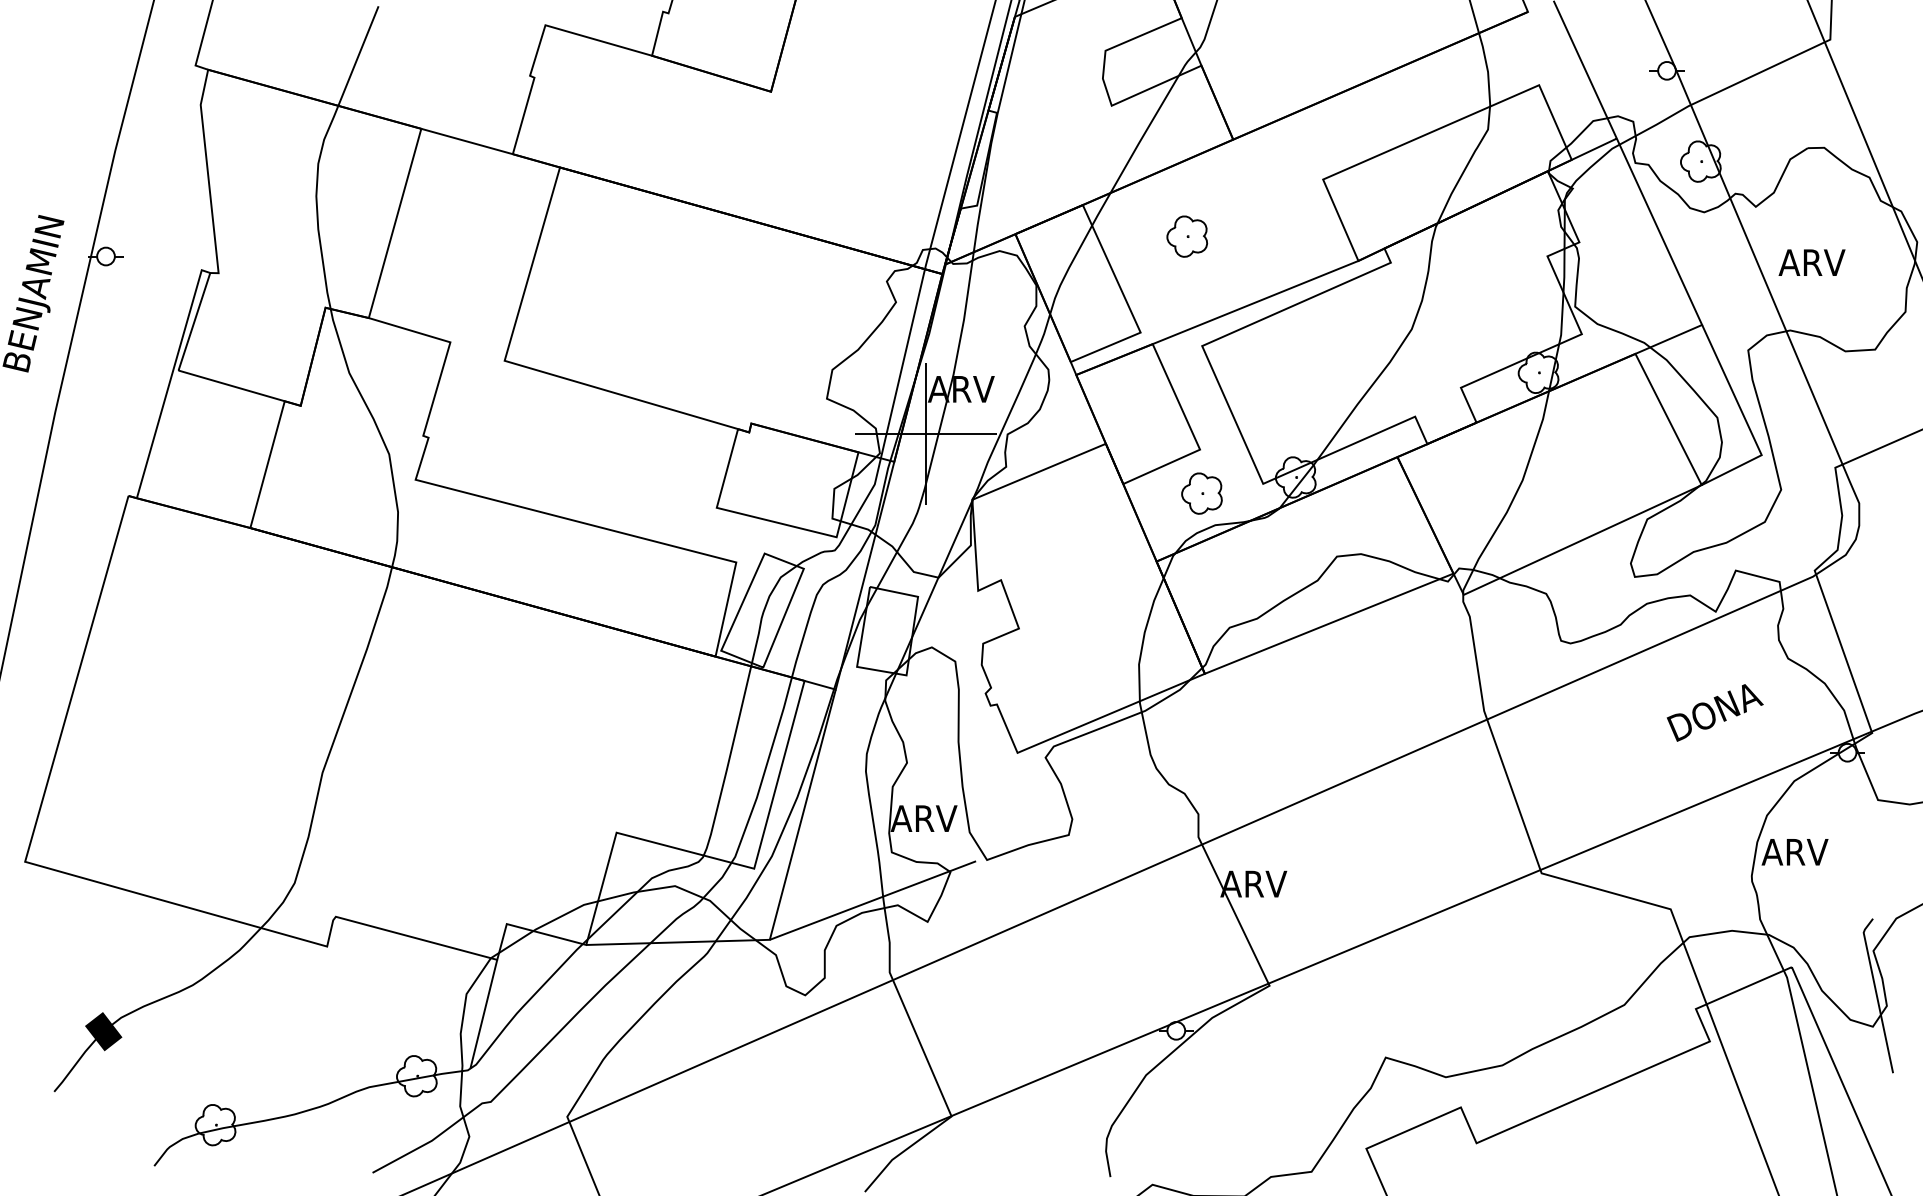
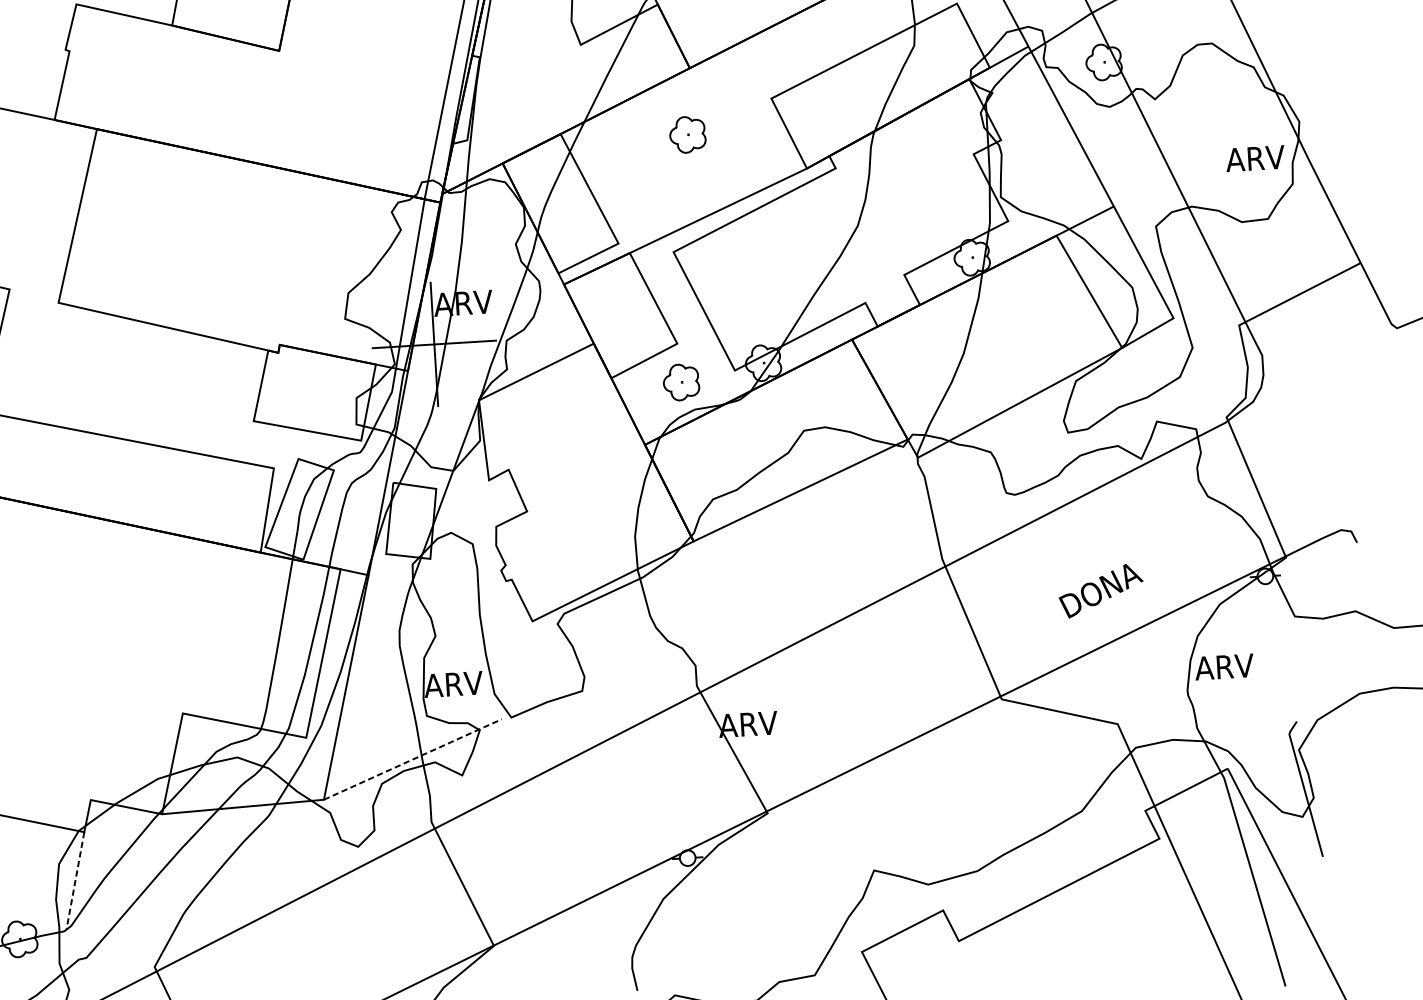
part: (1187, 236) -> (687, 134), moved
text: (1811, 262) -> (1254, 158), moved
text: (1714, 712) -> (1100, 590), moved
line: (873, 900) -> (413, 759), solid -> dashed
line: (483, 1014) -> (75, 881), solid -> dashed

